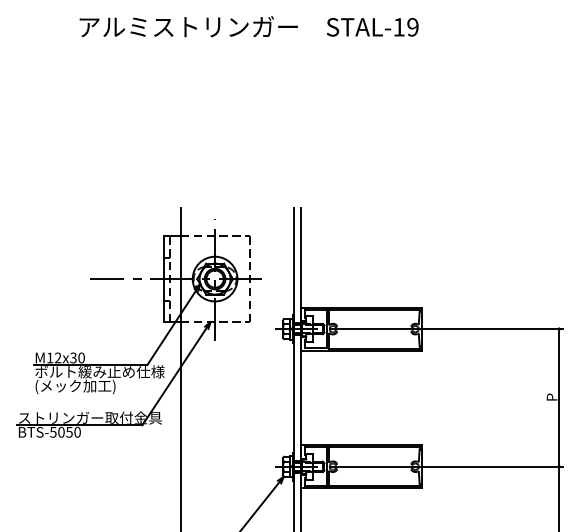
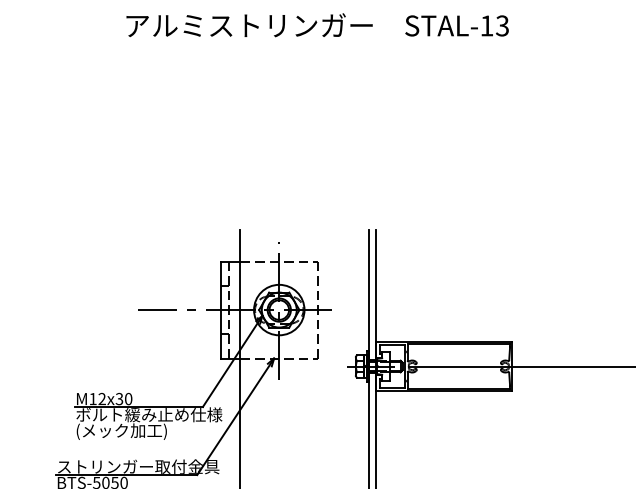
text: (412, 27) -> (502, 26), STAL-19 -> STAL-13

